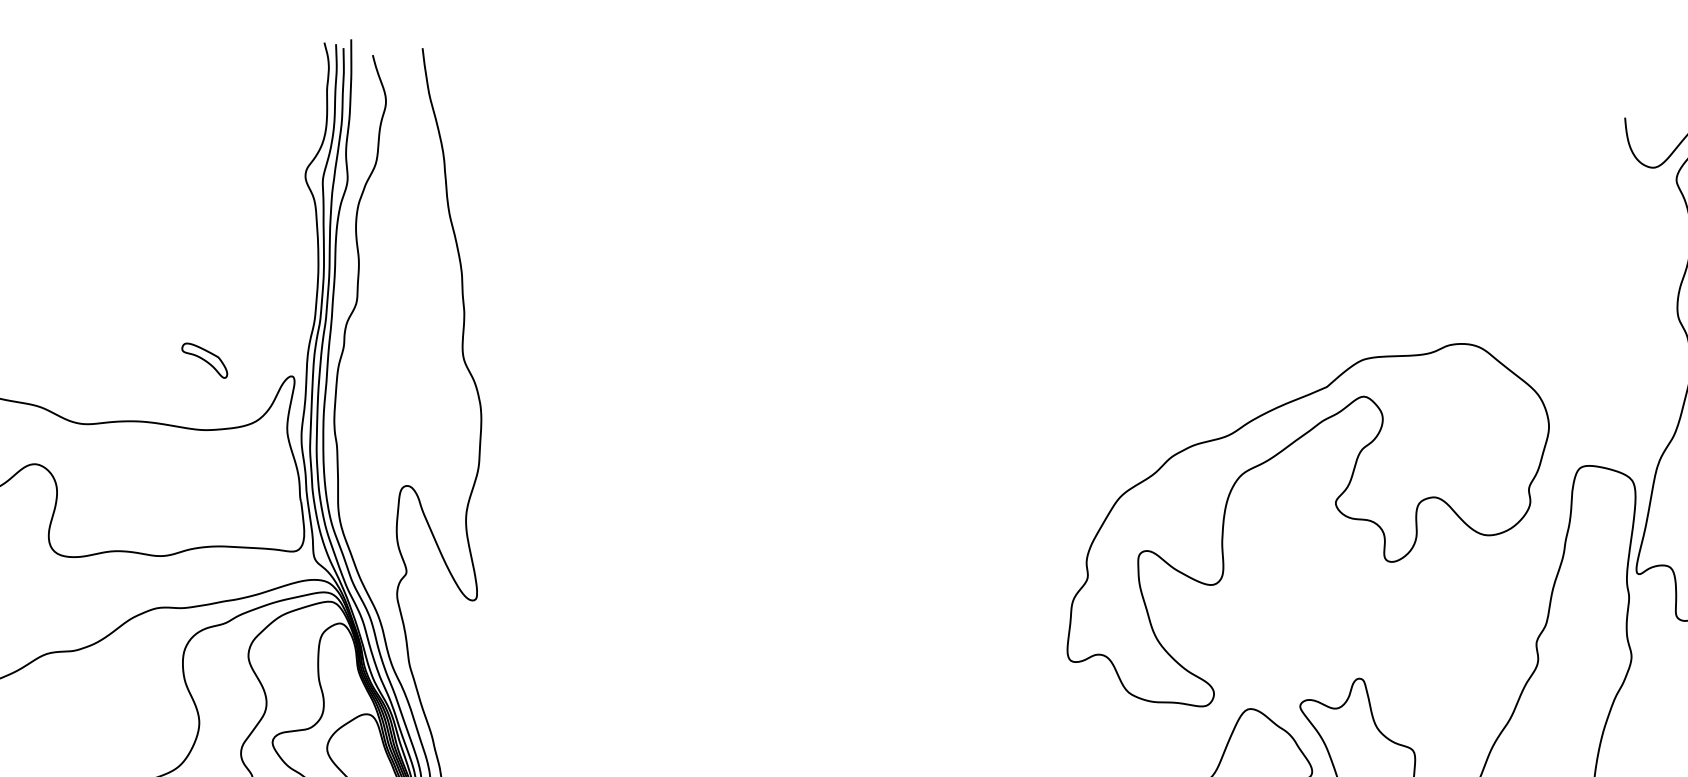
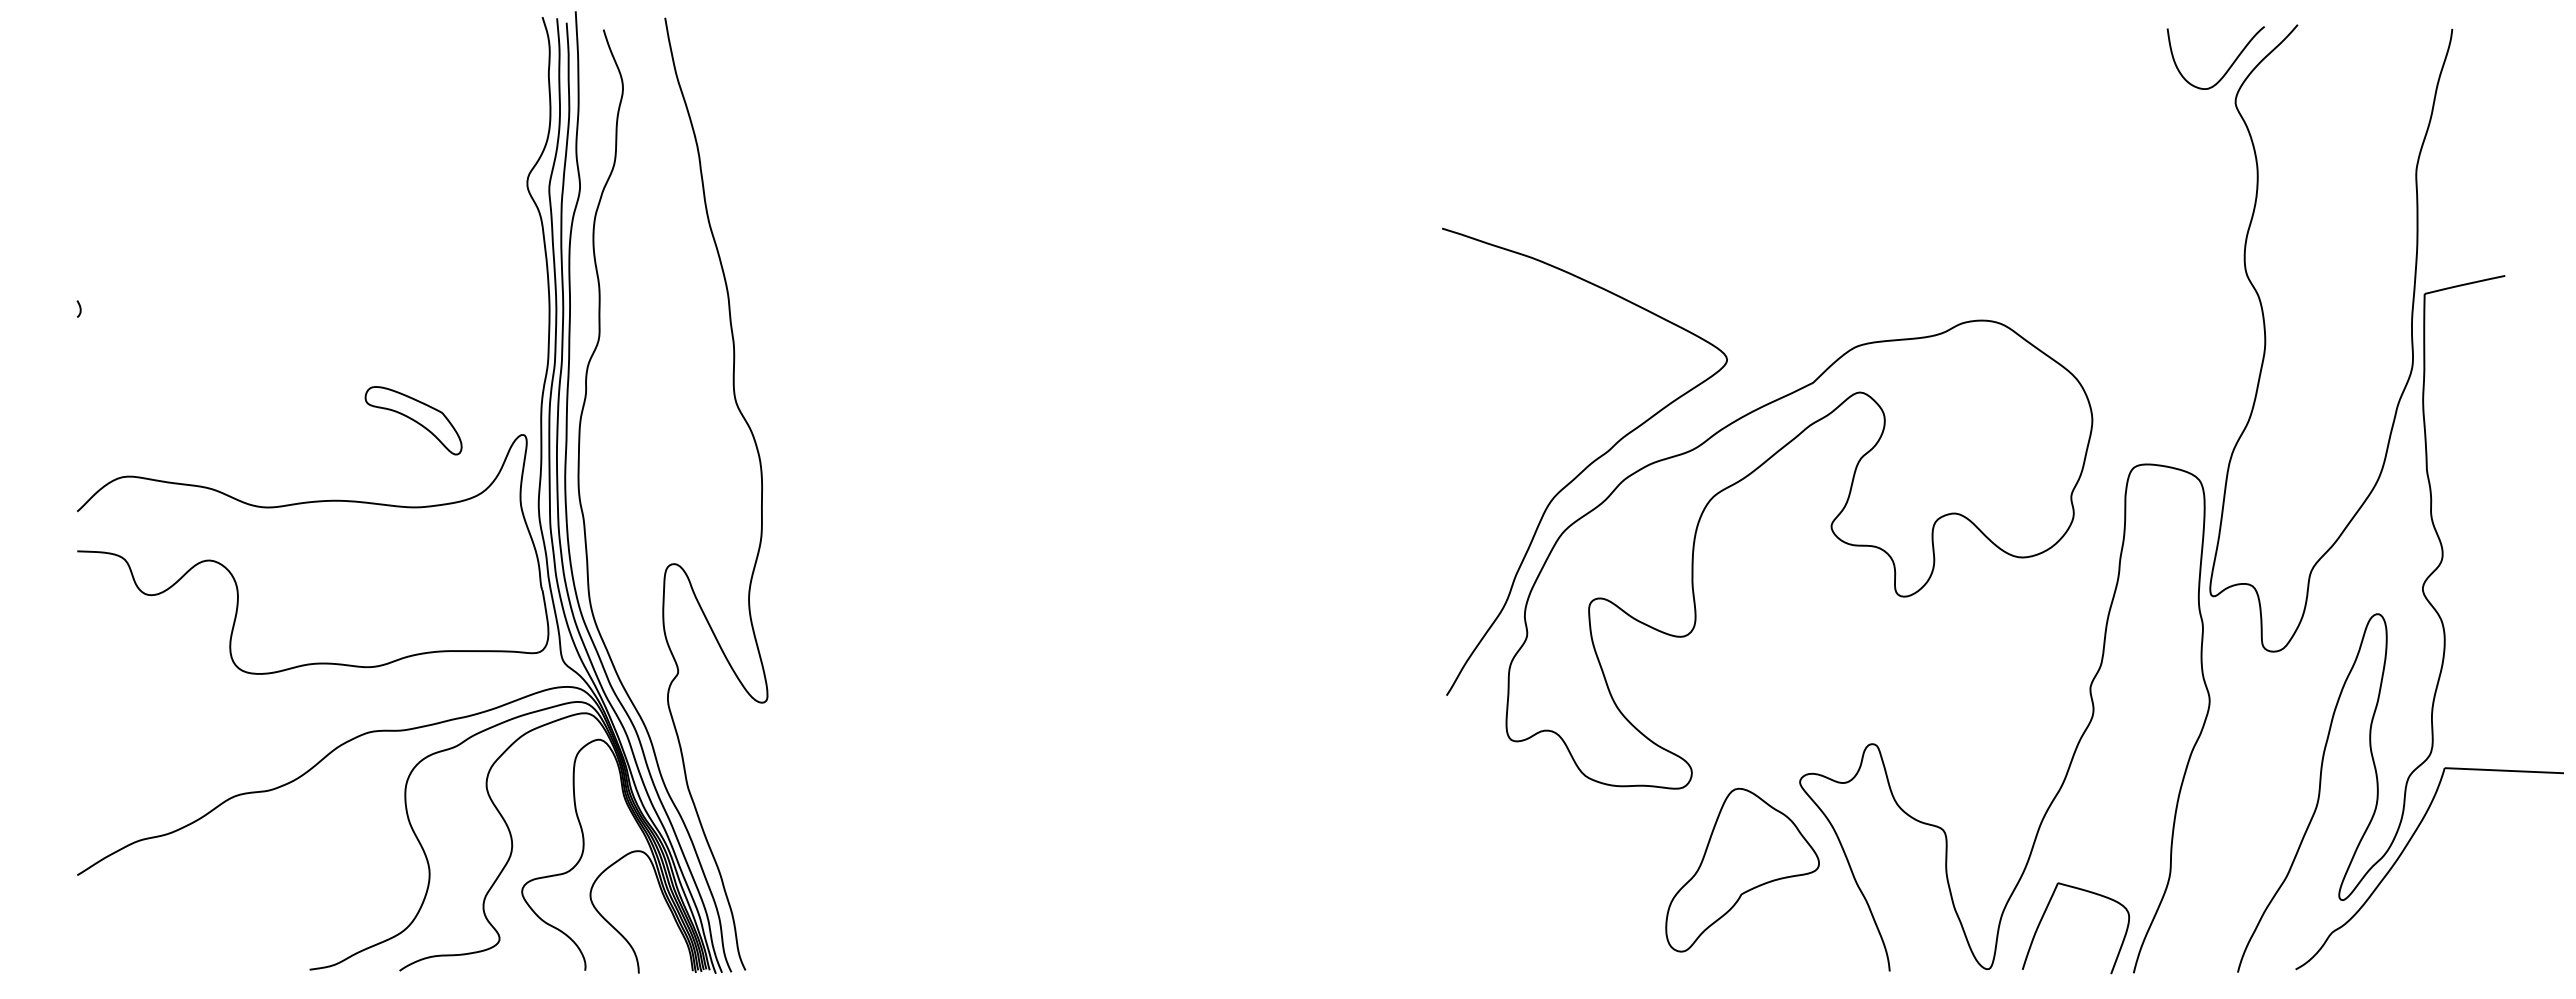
part: (204, 360) -> (413, 420), size x1.67
curve: (1143, 443) -> (1588, 464), added

